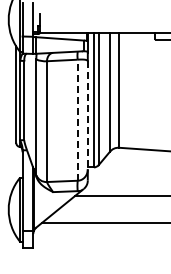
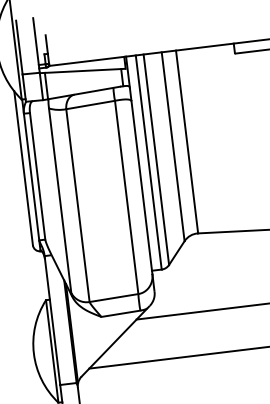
line: (87, 115) -> (141, 187), dashed -> solid
line: (77, 120) -> (126, 197), dashed -> solid

